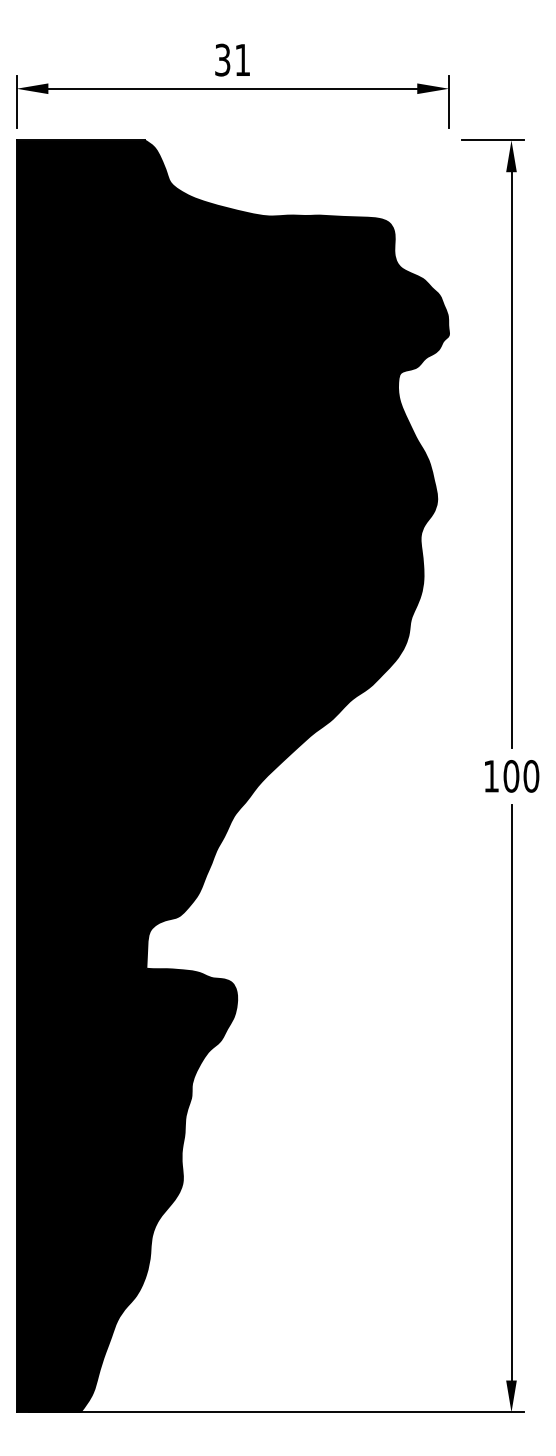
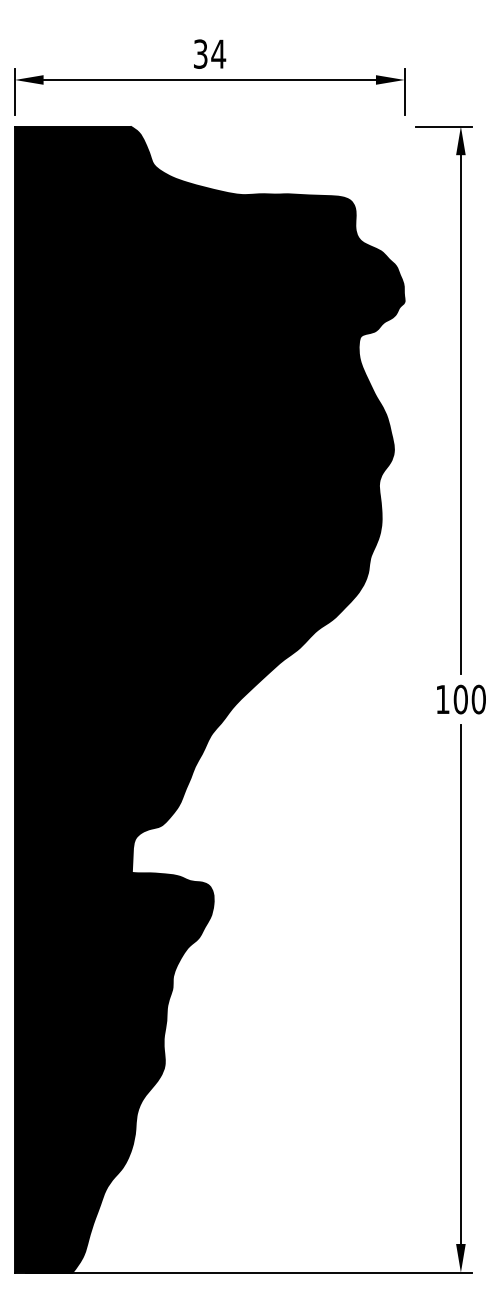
text: (242, 59) -> (218, 53), 31 -> 34

